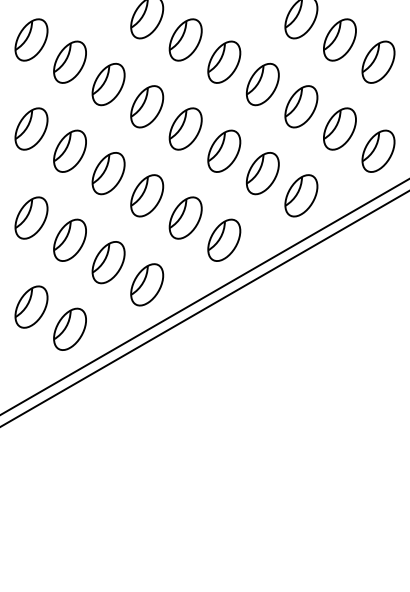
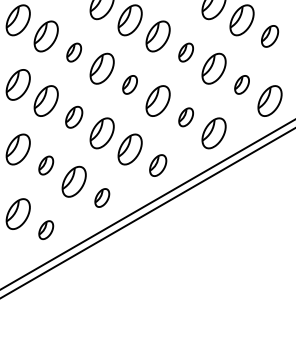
part: (378, 61) -> (270, 35), size x0.7
part: (108, 84) -> (74, 52), size x0.6
part: (262, 84) -> (185, 52), size x0.6
part: (185, 128) -> (130, 84), size x0.6
part: (339, 128) -> (241, 84), size x0.6
part: (108, 173) -> (74, 117), size x0.7
part: (262, 173) -> (185, 117), size x0.6
part: (69, 239) -> (45, 165), size x0.6
part: (224, 239) -> (158, 165), size x0.7
part: (147, 284) -> (102, 197), size x0.6
part: (69, 328) -> (45, 229), size x0.6

